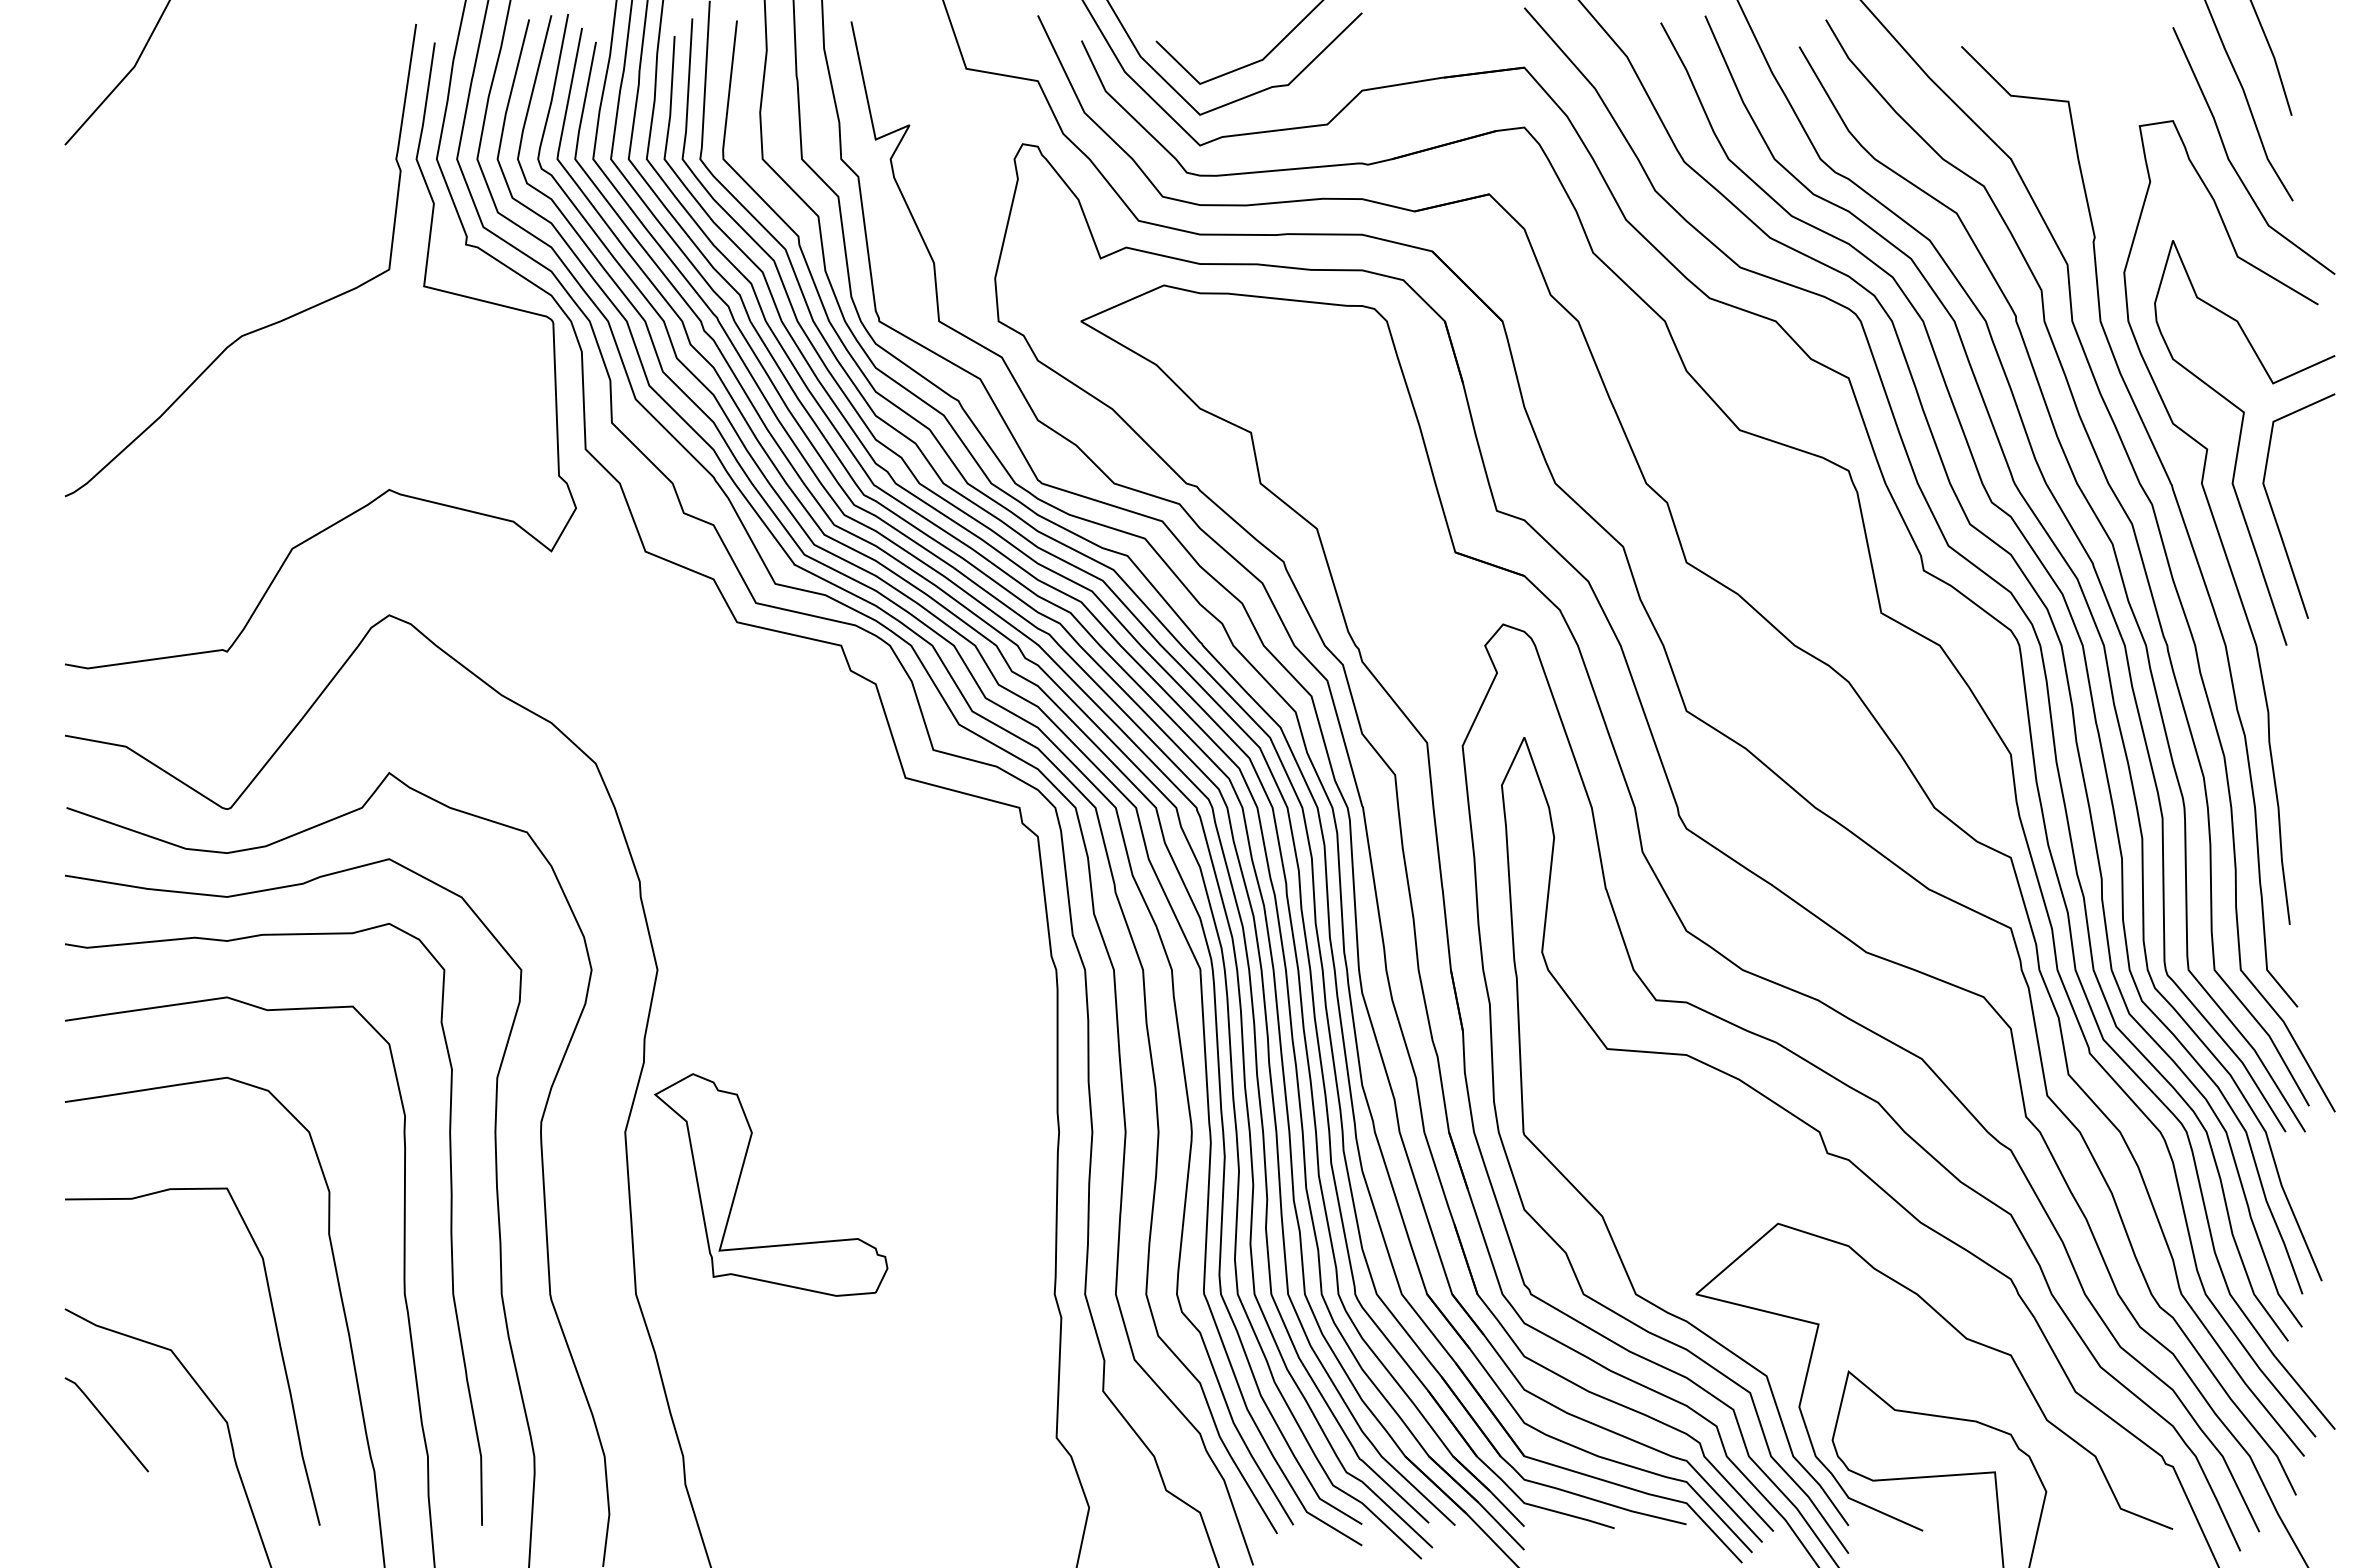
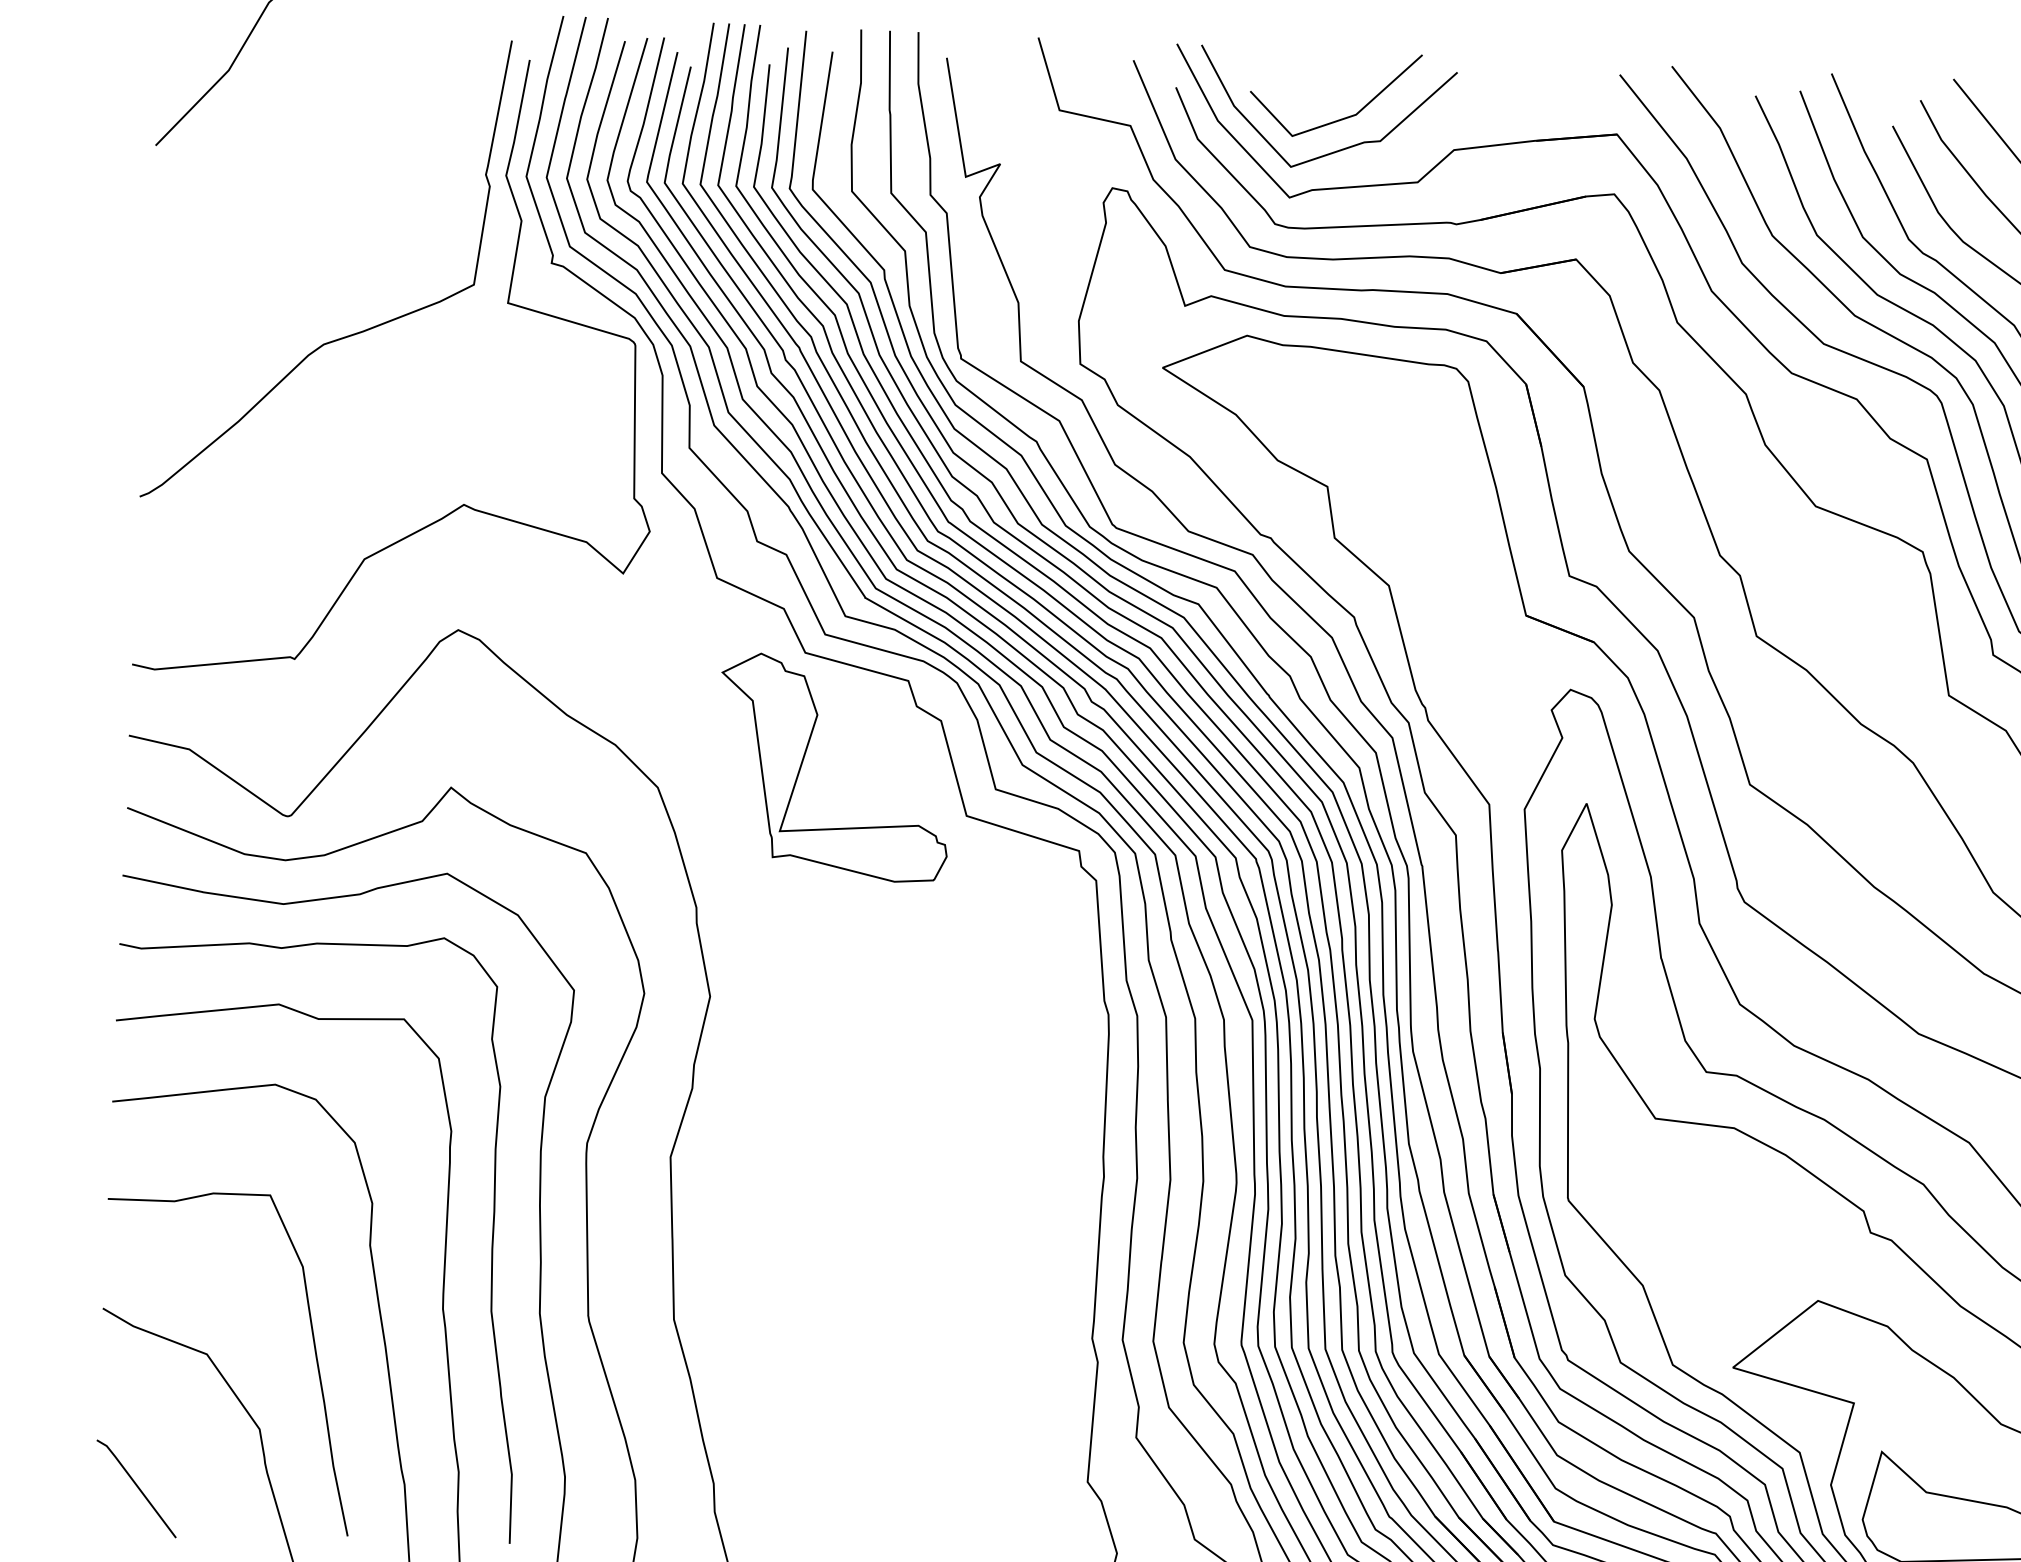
part: (741, 1175) -> (805, 757), moved
line: (107, 1423) -> (137, 1487), moved

